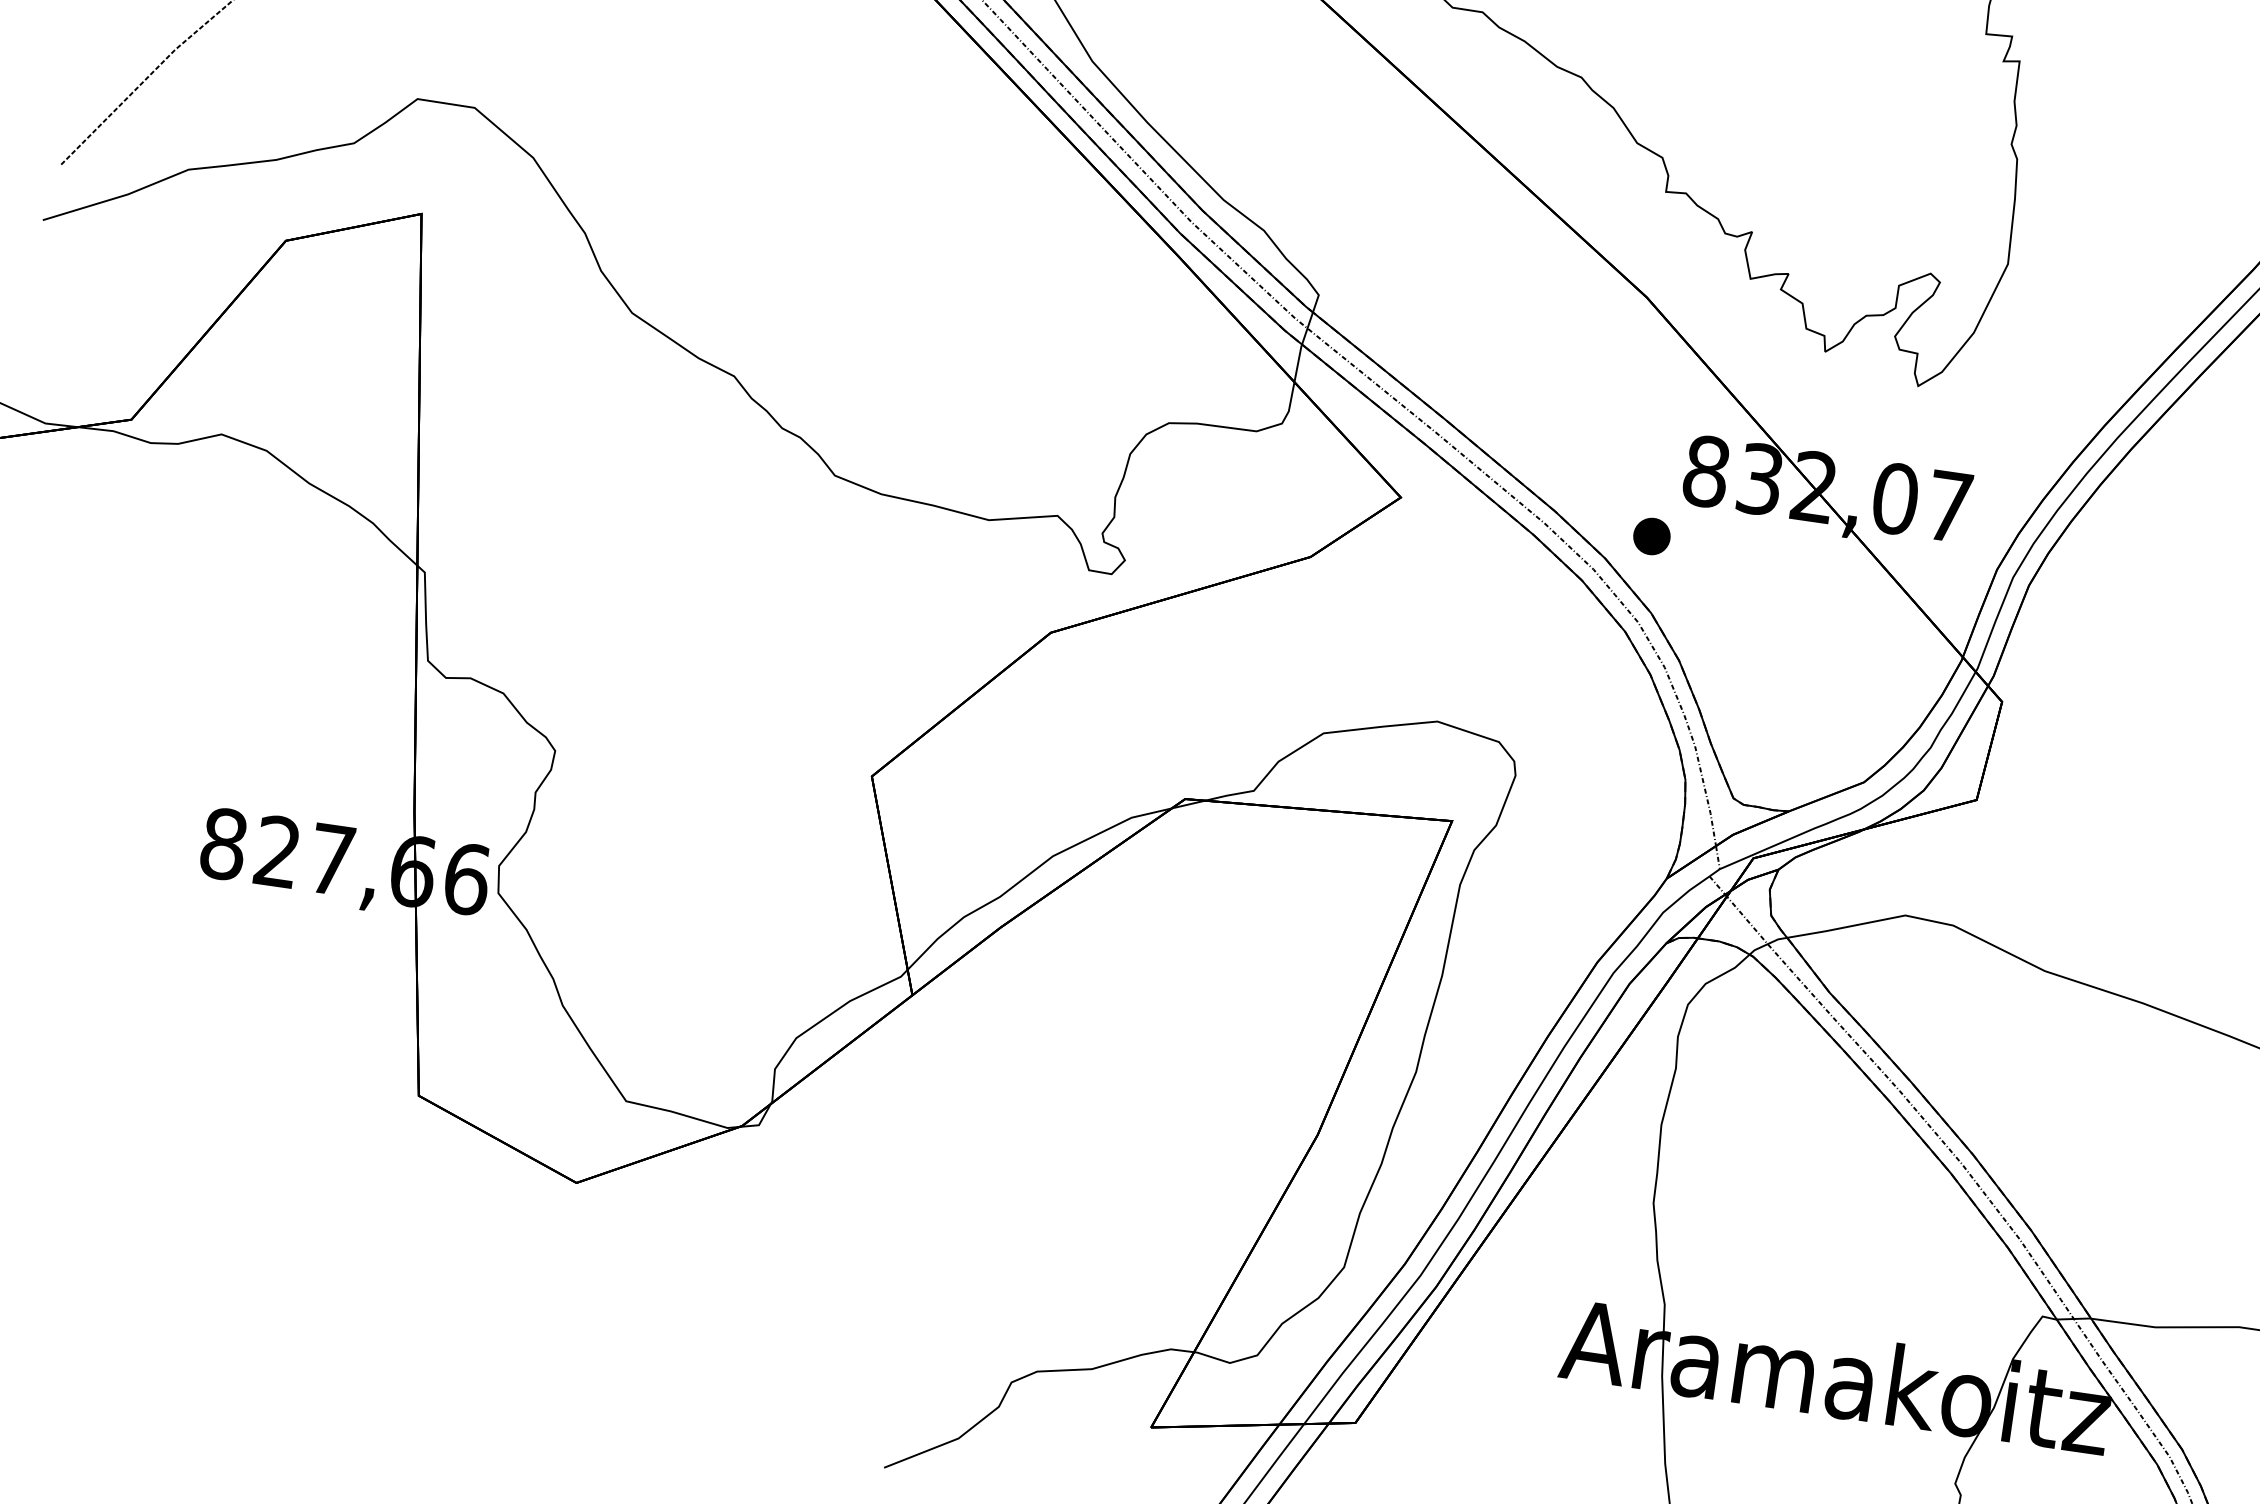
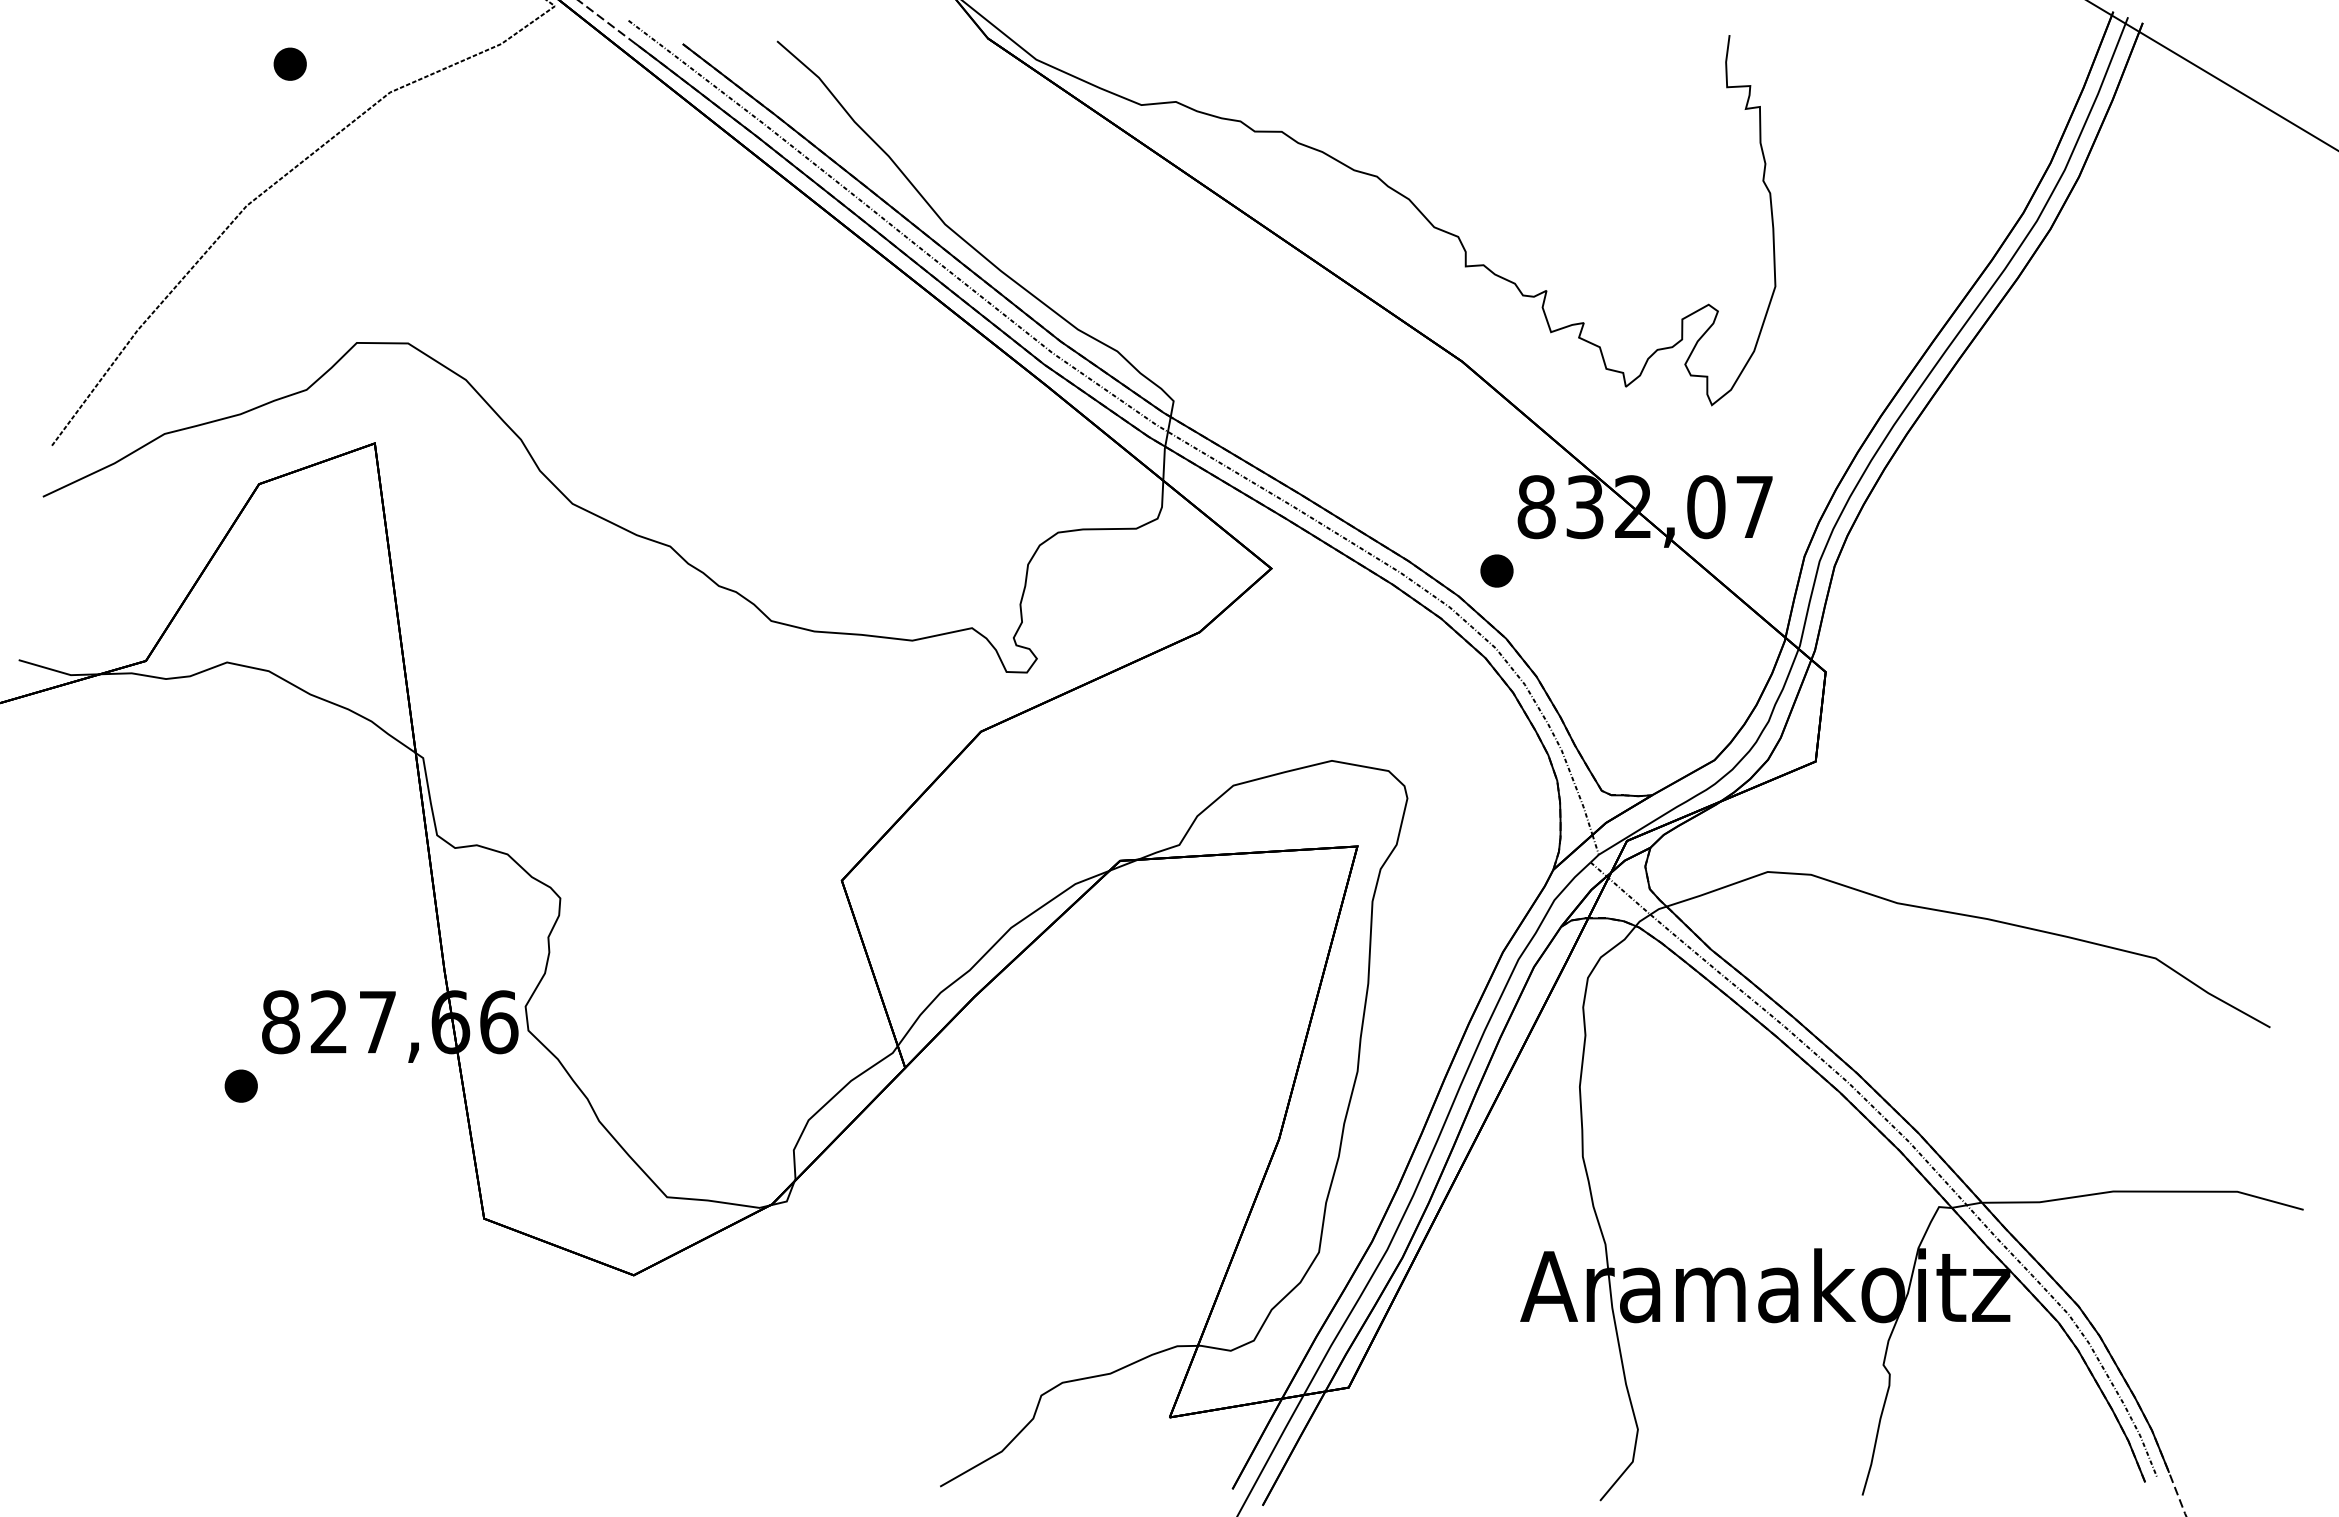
part: (168, 908) -> (240, 1085), added

